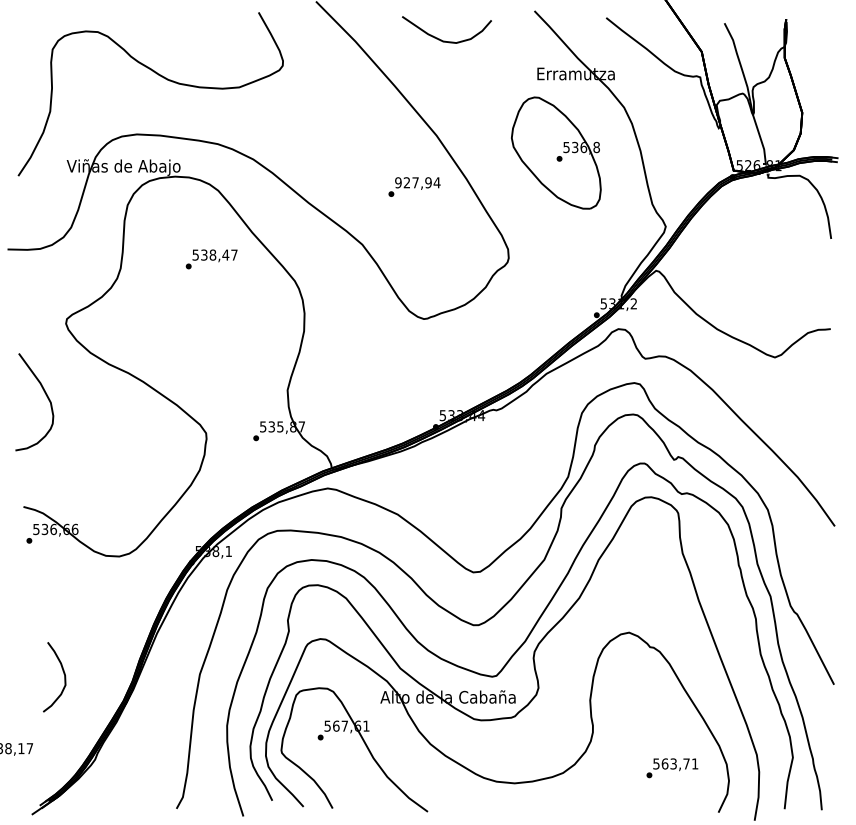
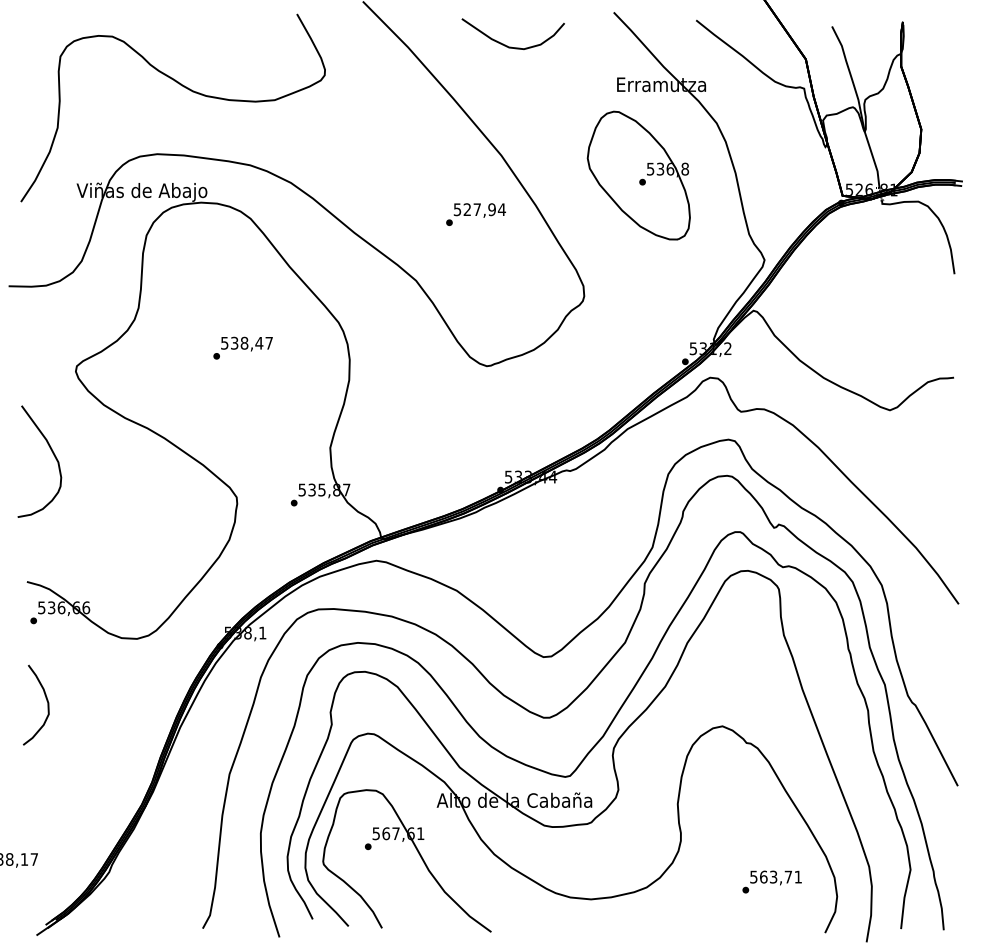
text: (398, 182) -> (457, 209), 927,94 -> 527,94
text: (211, 259) -> (242, 348), moved
curve: (63, 674) -> (46, 702), moved

